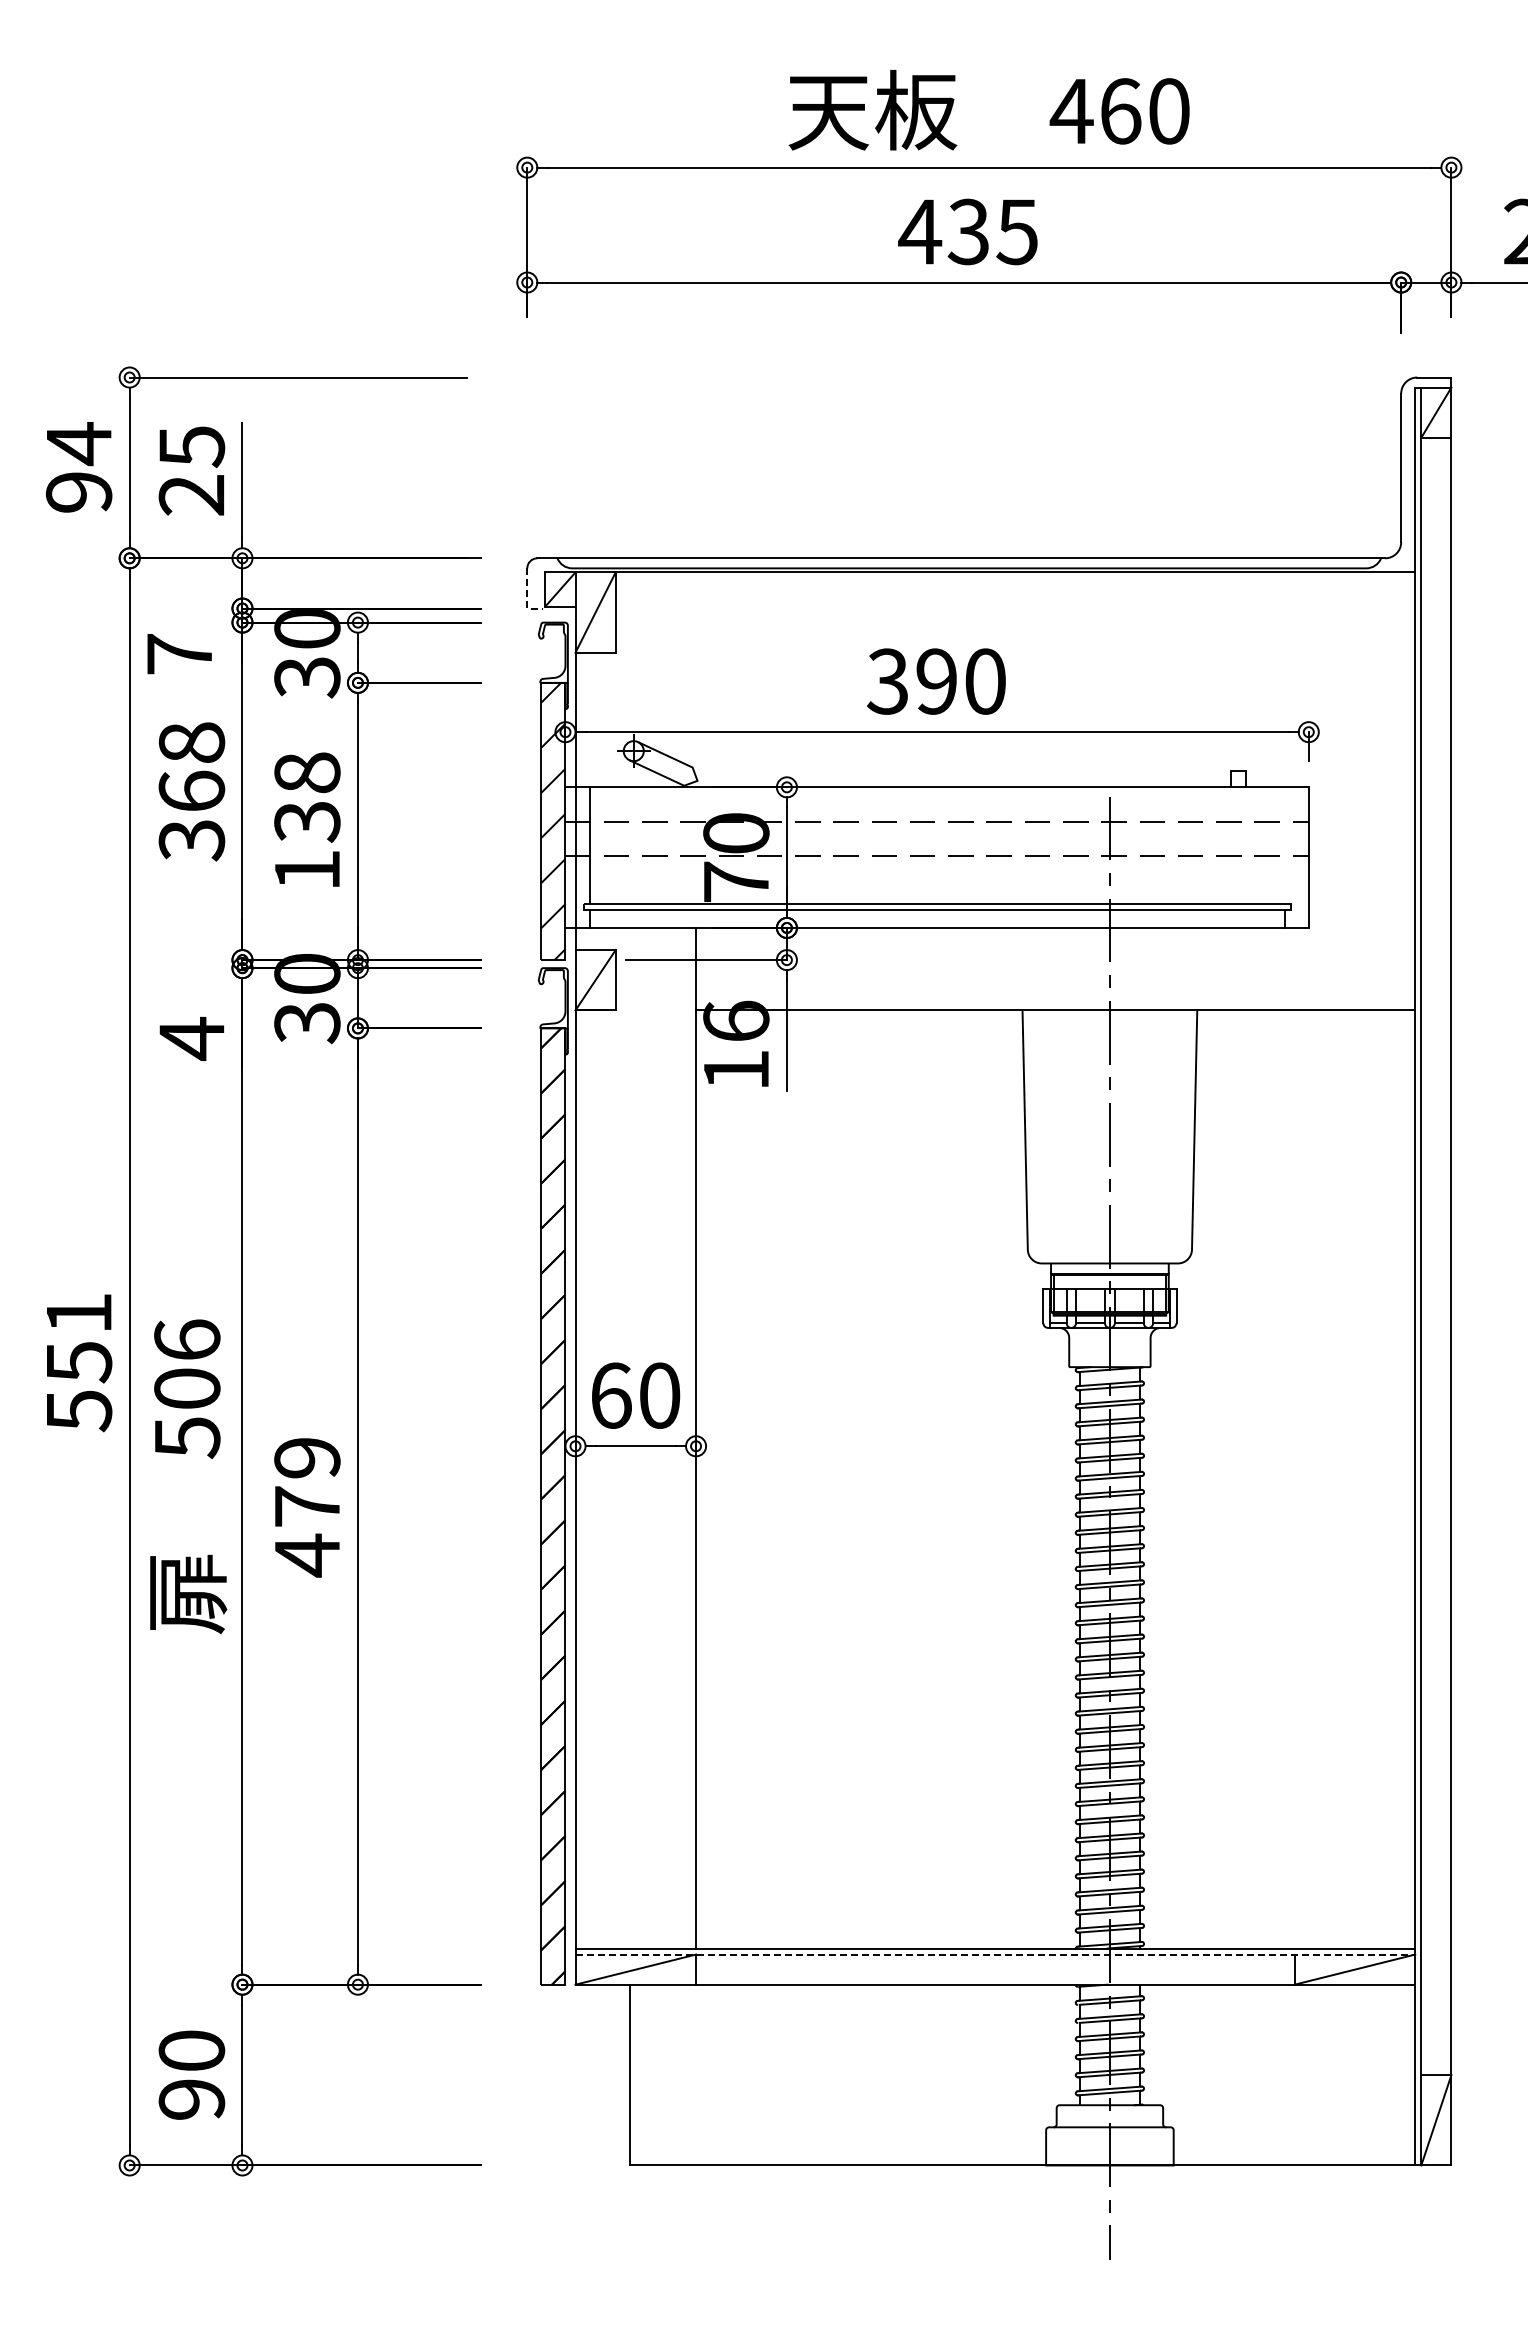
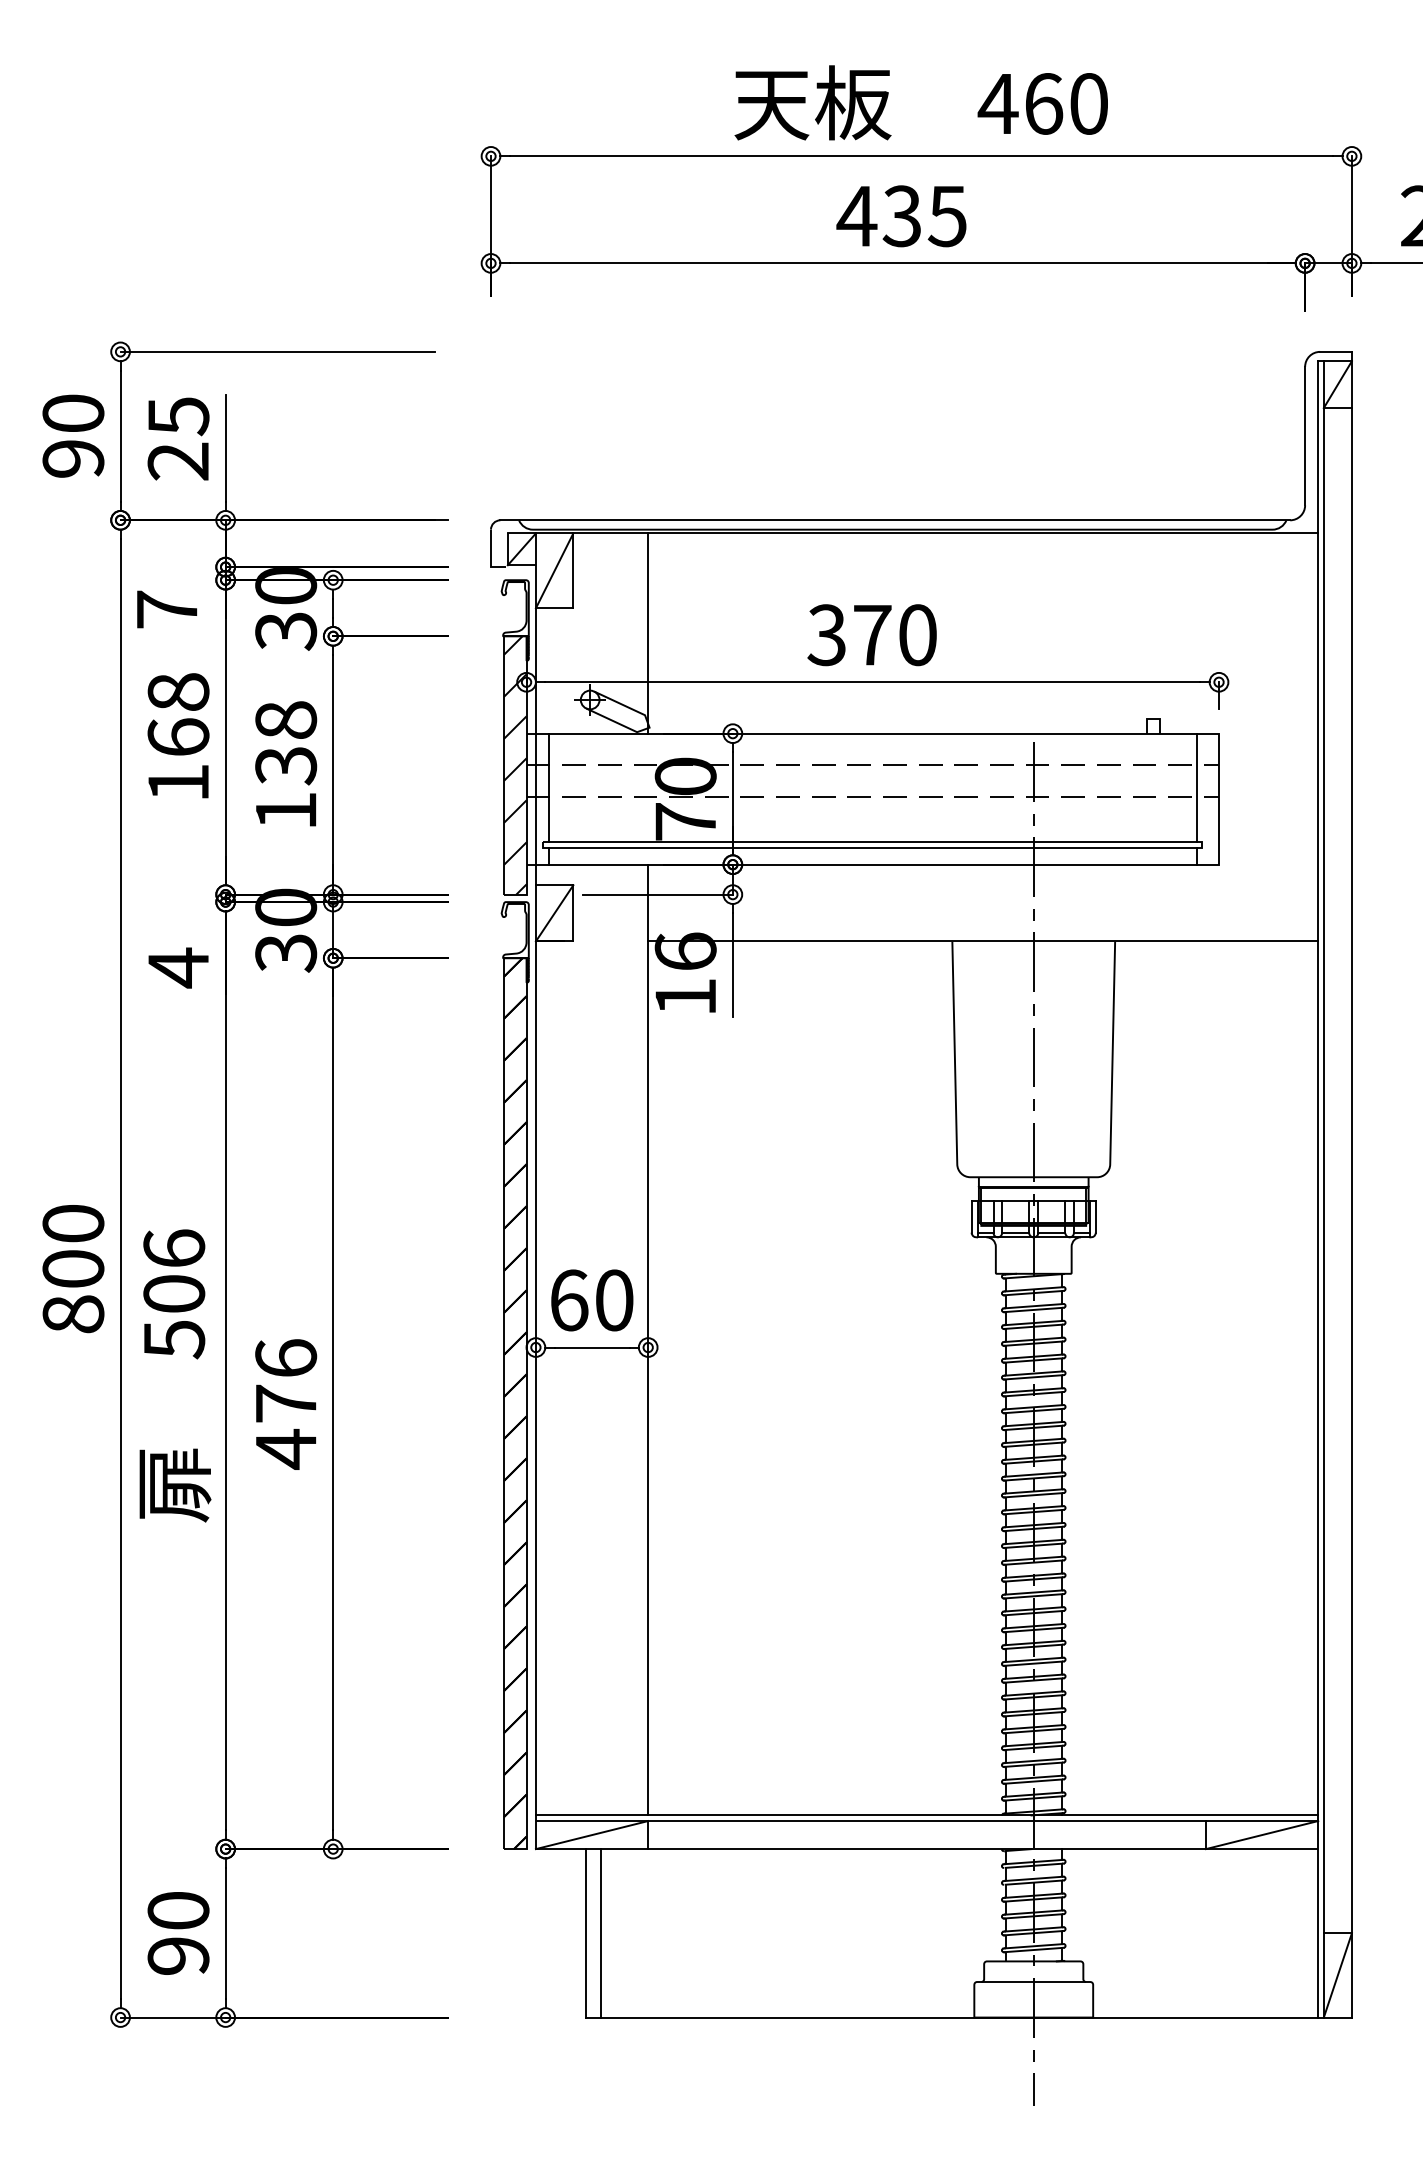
text: (78, 444) -> (72, 414), 94 -> 90
line: (527, 597) -> (491, 556), dashed -> solid
line: (696, 679) -> (648, 633), added
text: (936, 681) -> (872, 635), 390 -> 370
text: (191, 840) -> (178, 783), 368 -> 168
line: (1284, 845) -> (1196, 787), added
text: (78, 1362) -> (72, 1269), 551 -> 800
text: (307, 1457) -> (286, 1357), 479 -> 476
line: (995, 1954) -> (927, 1820), dashed -> solid
line: (645, 2074) -> (601, 1932), added

